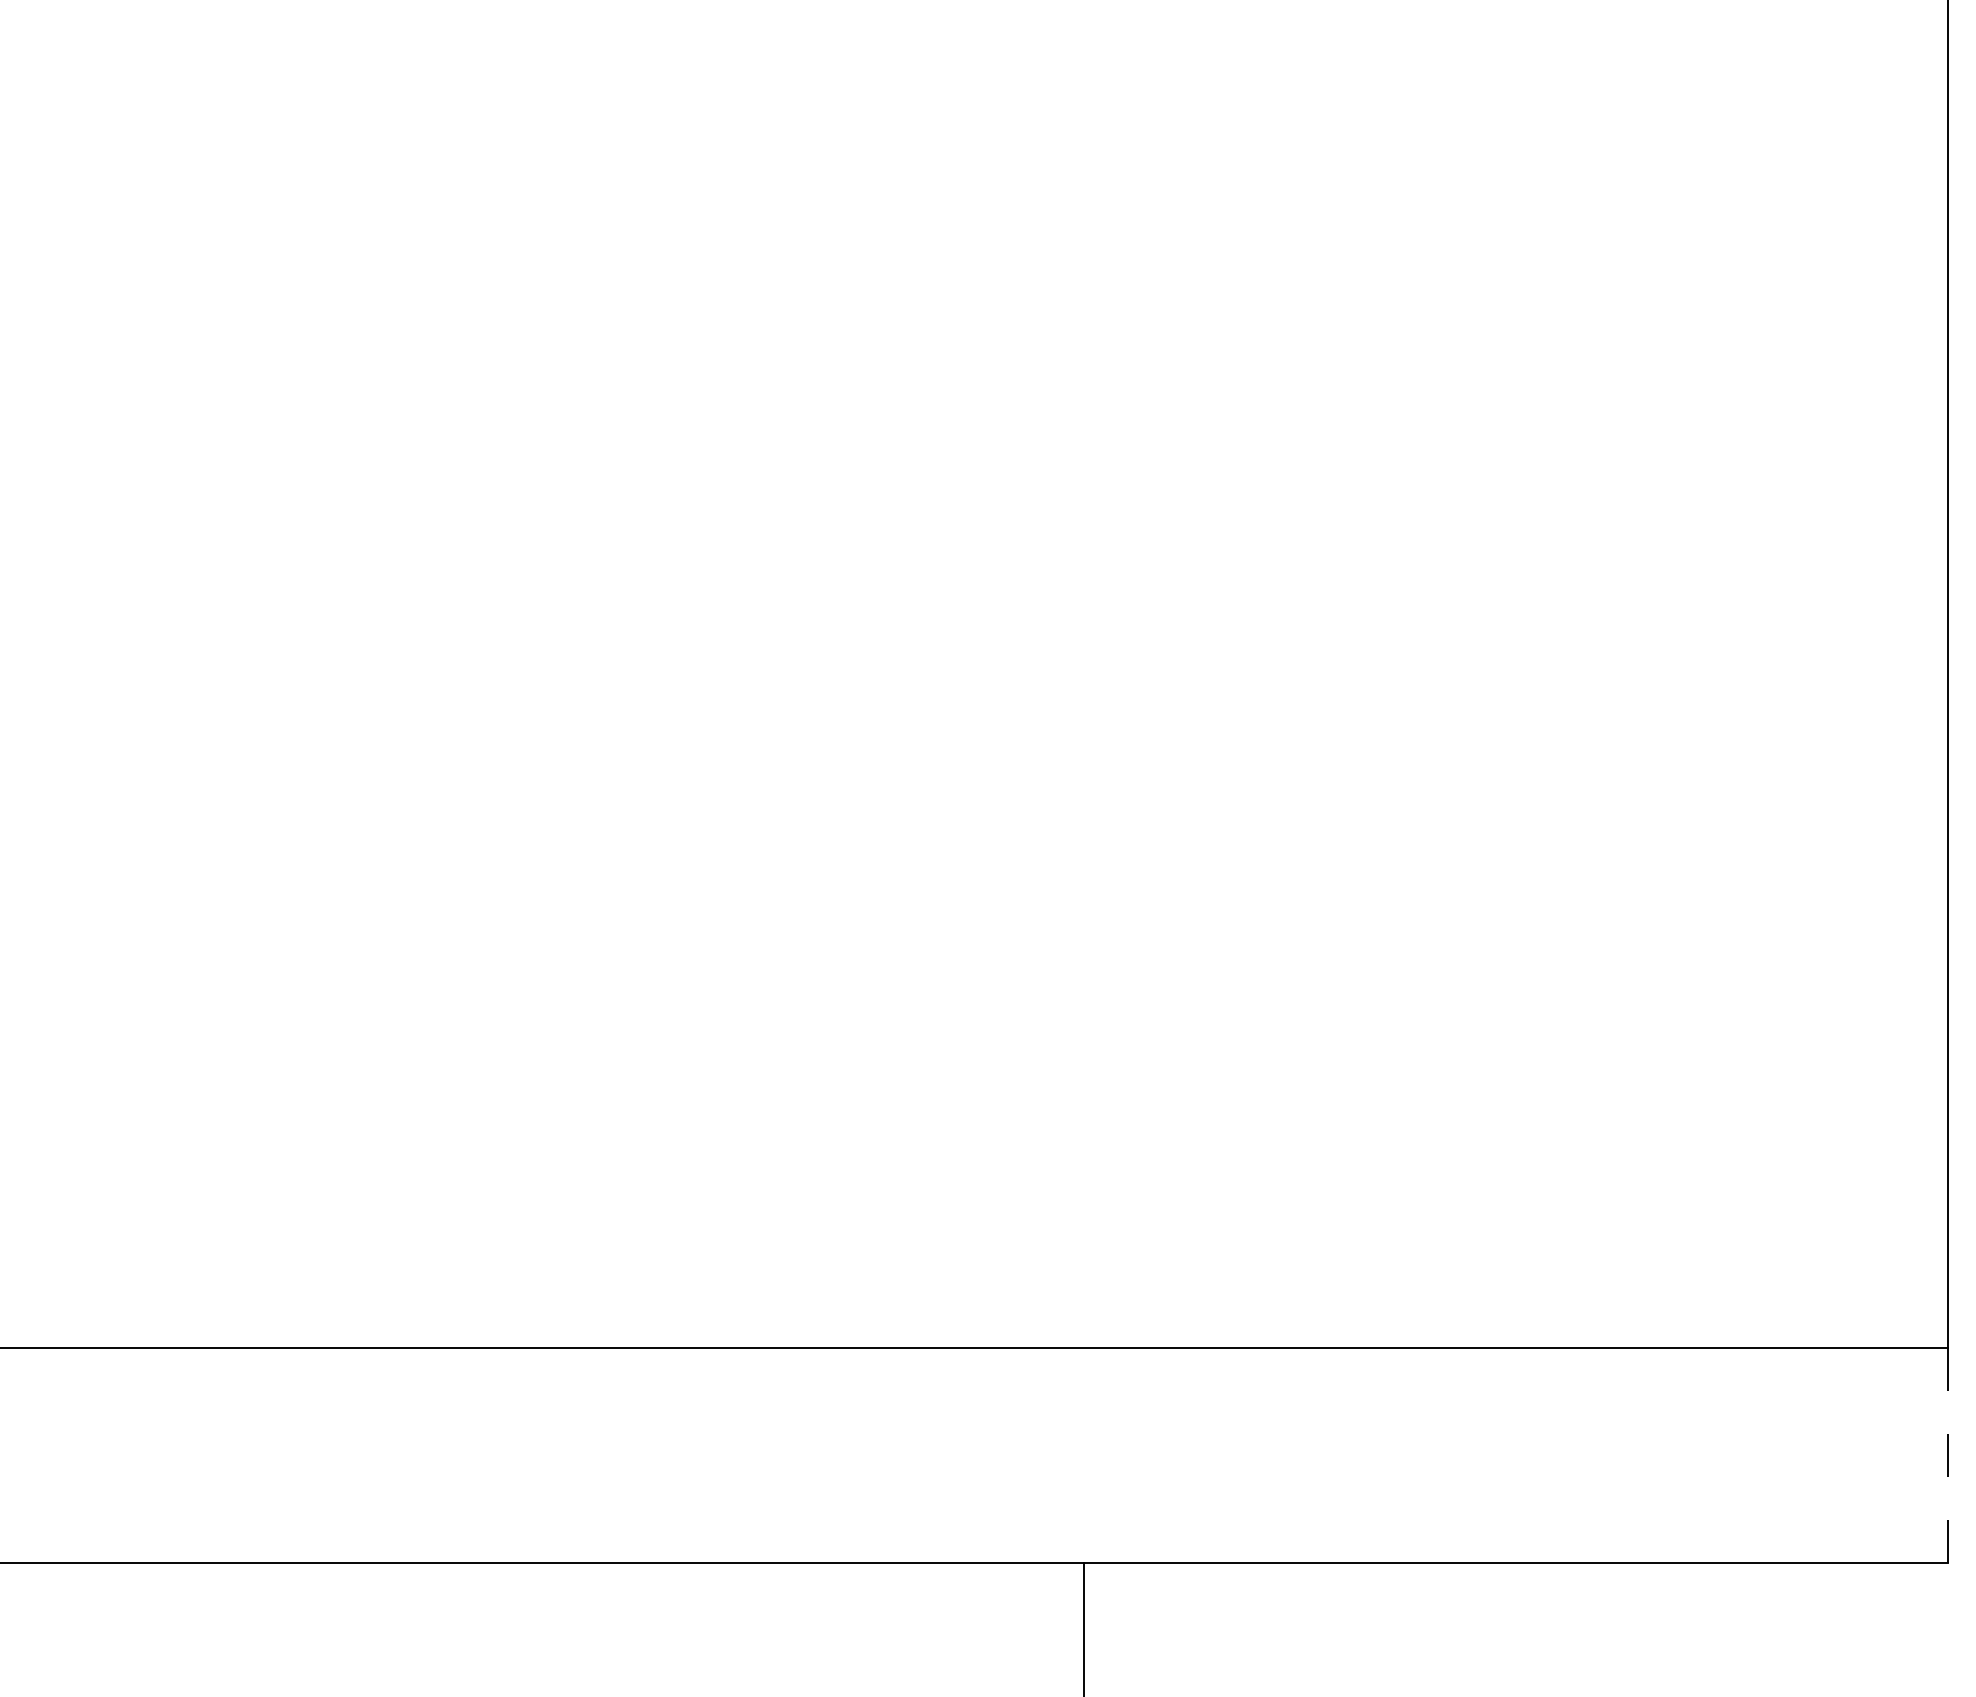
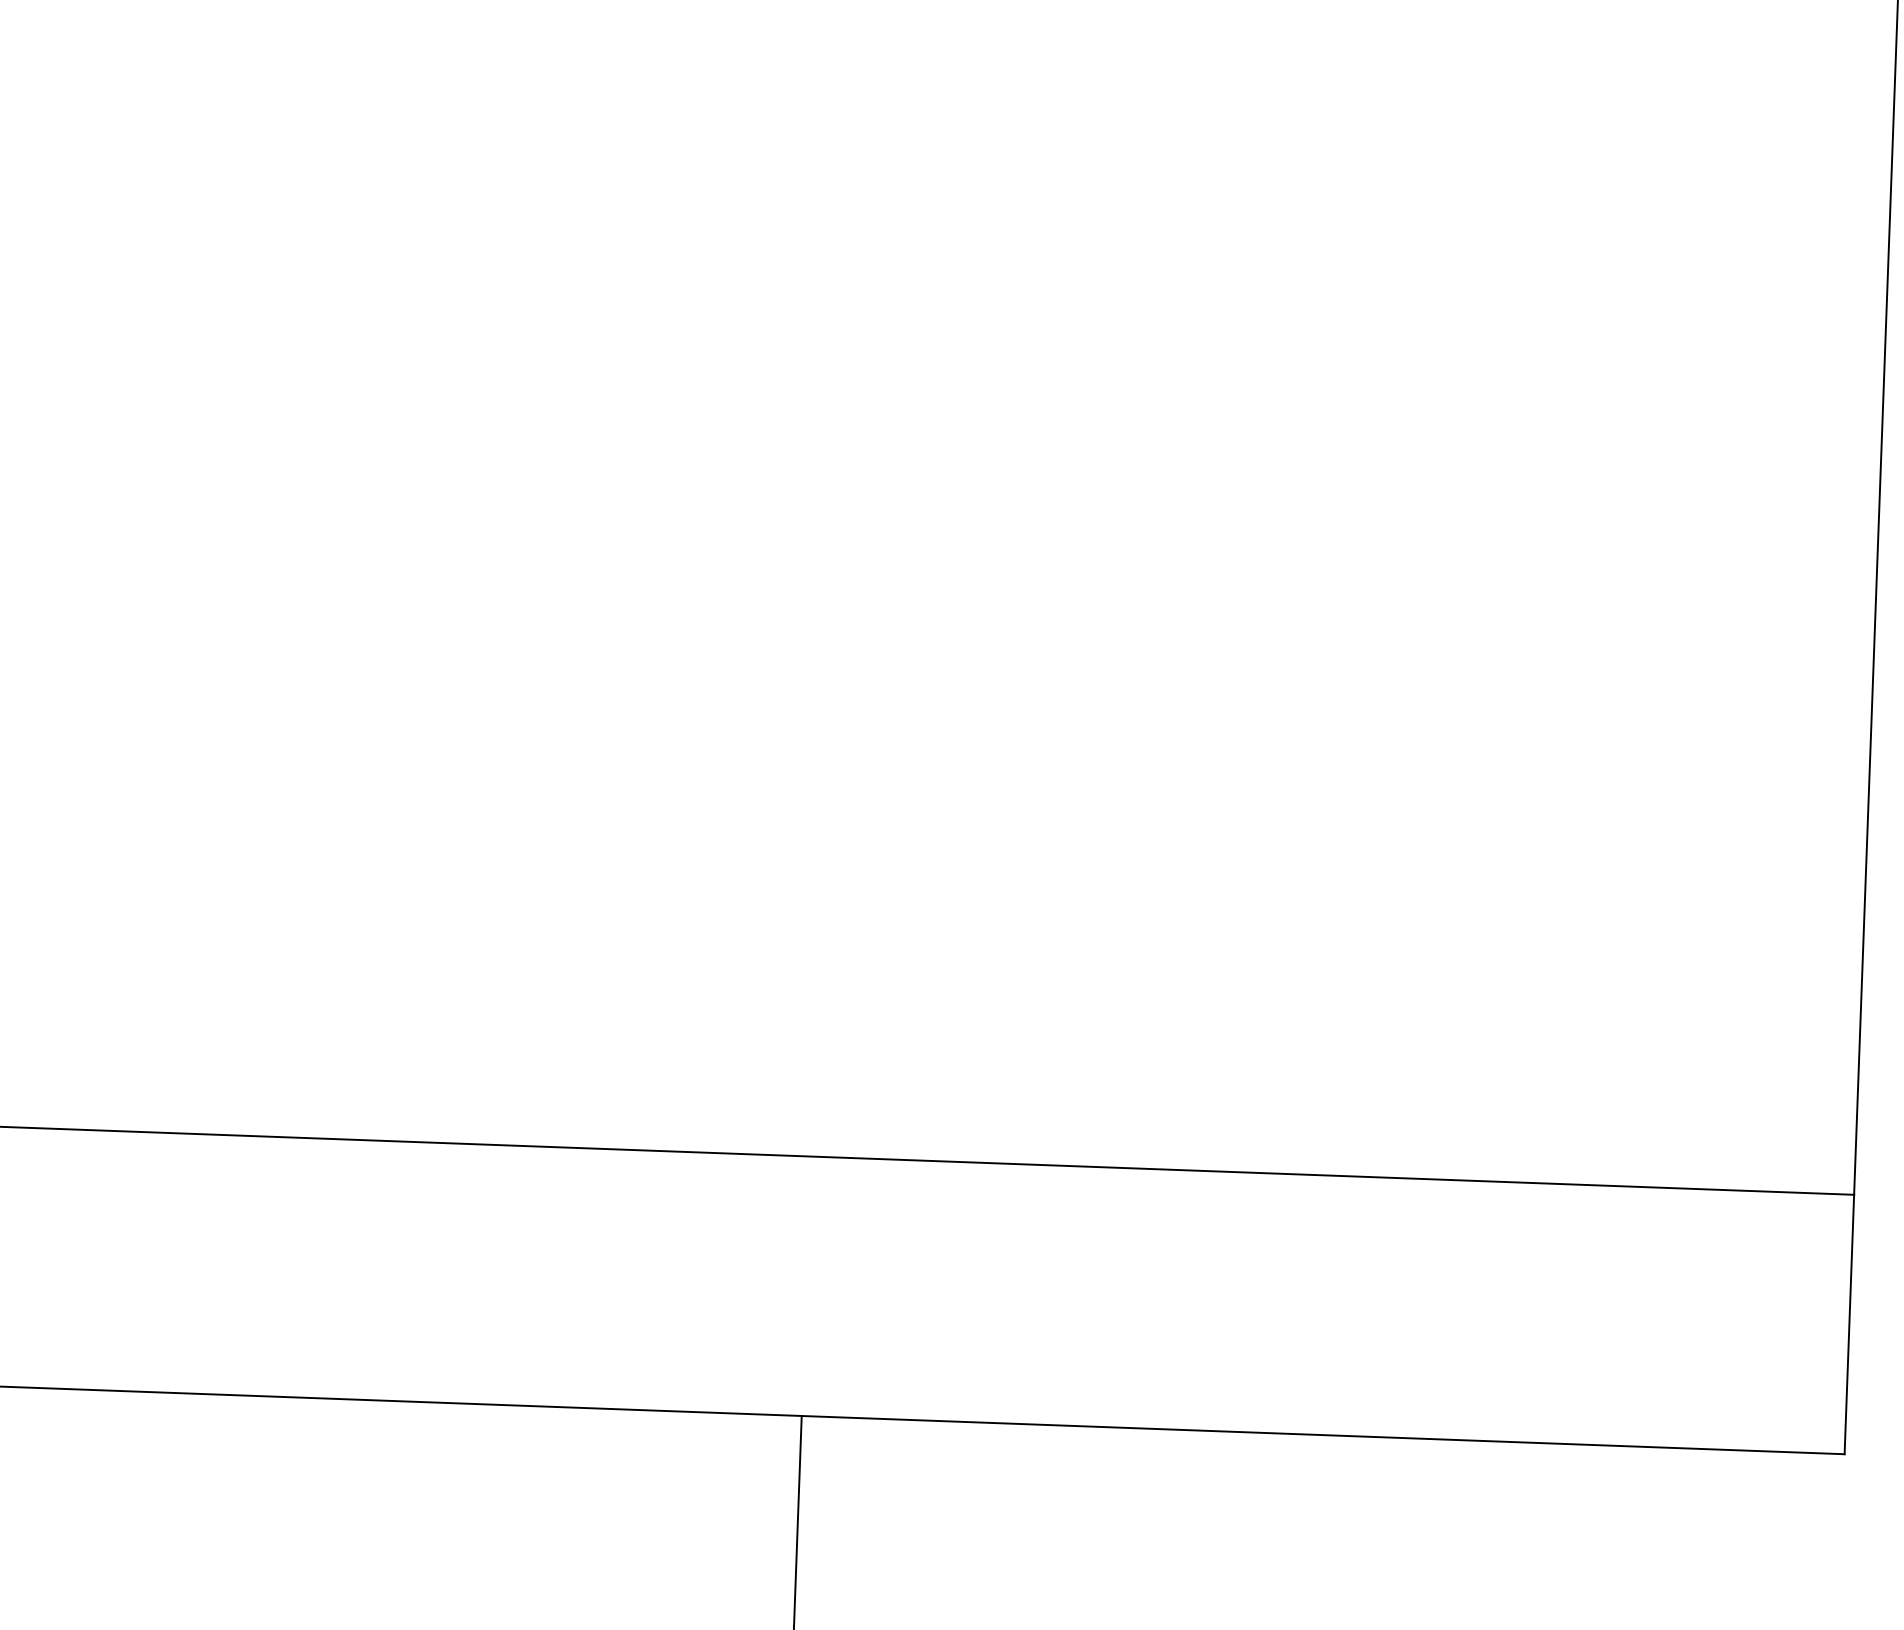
line: (1947, 1455) -> (1848, 1324), dashed -> solid

